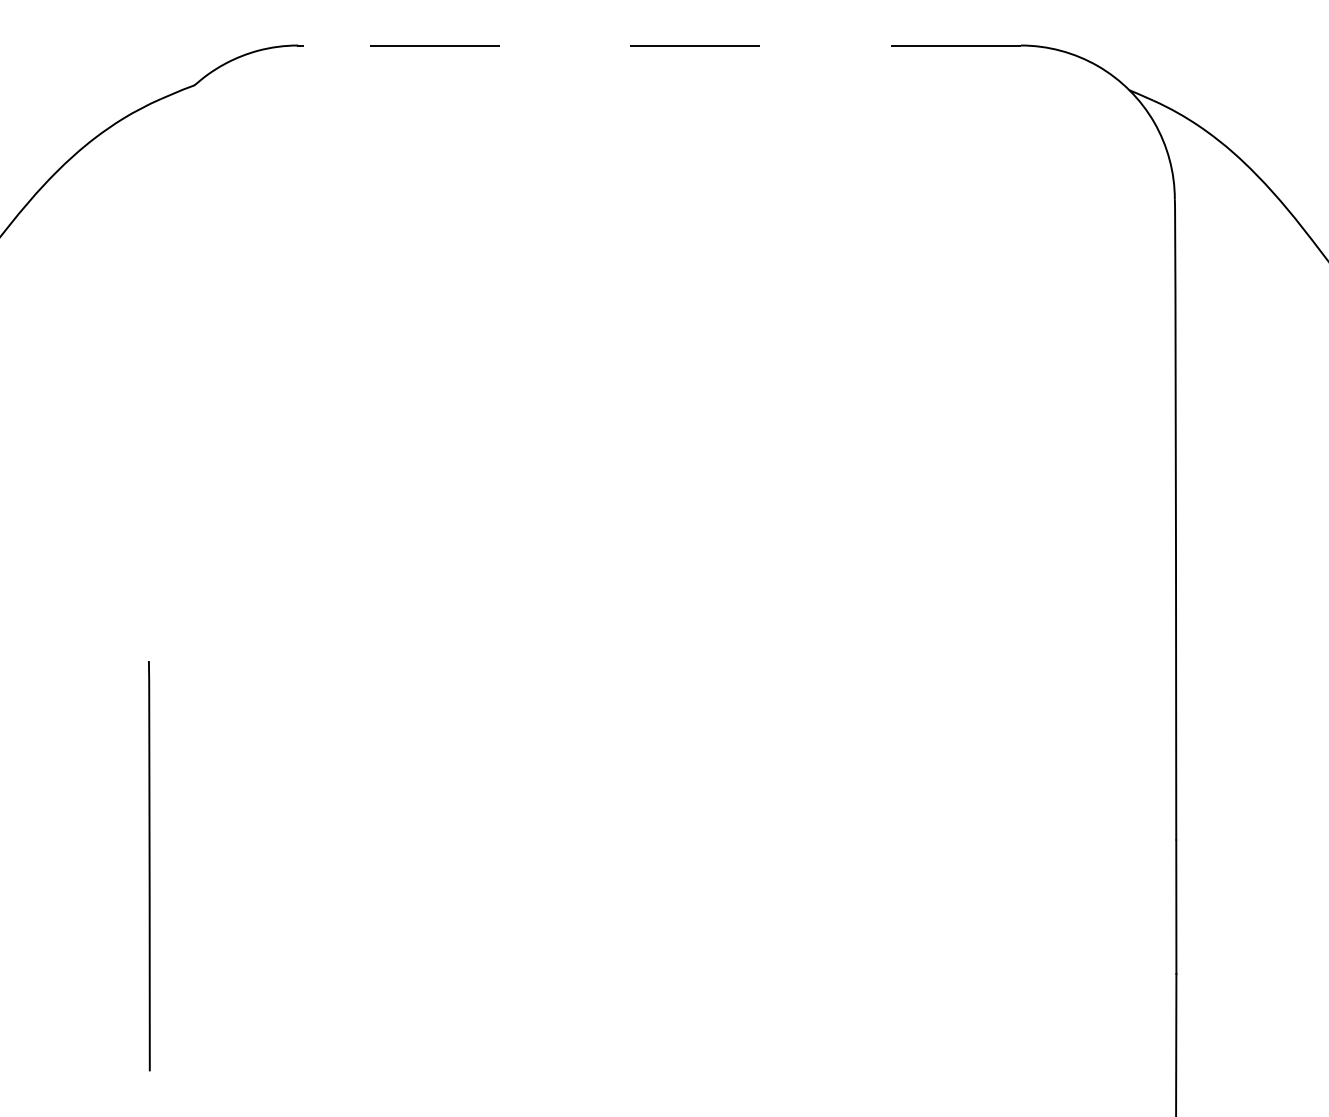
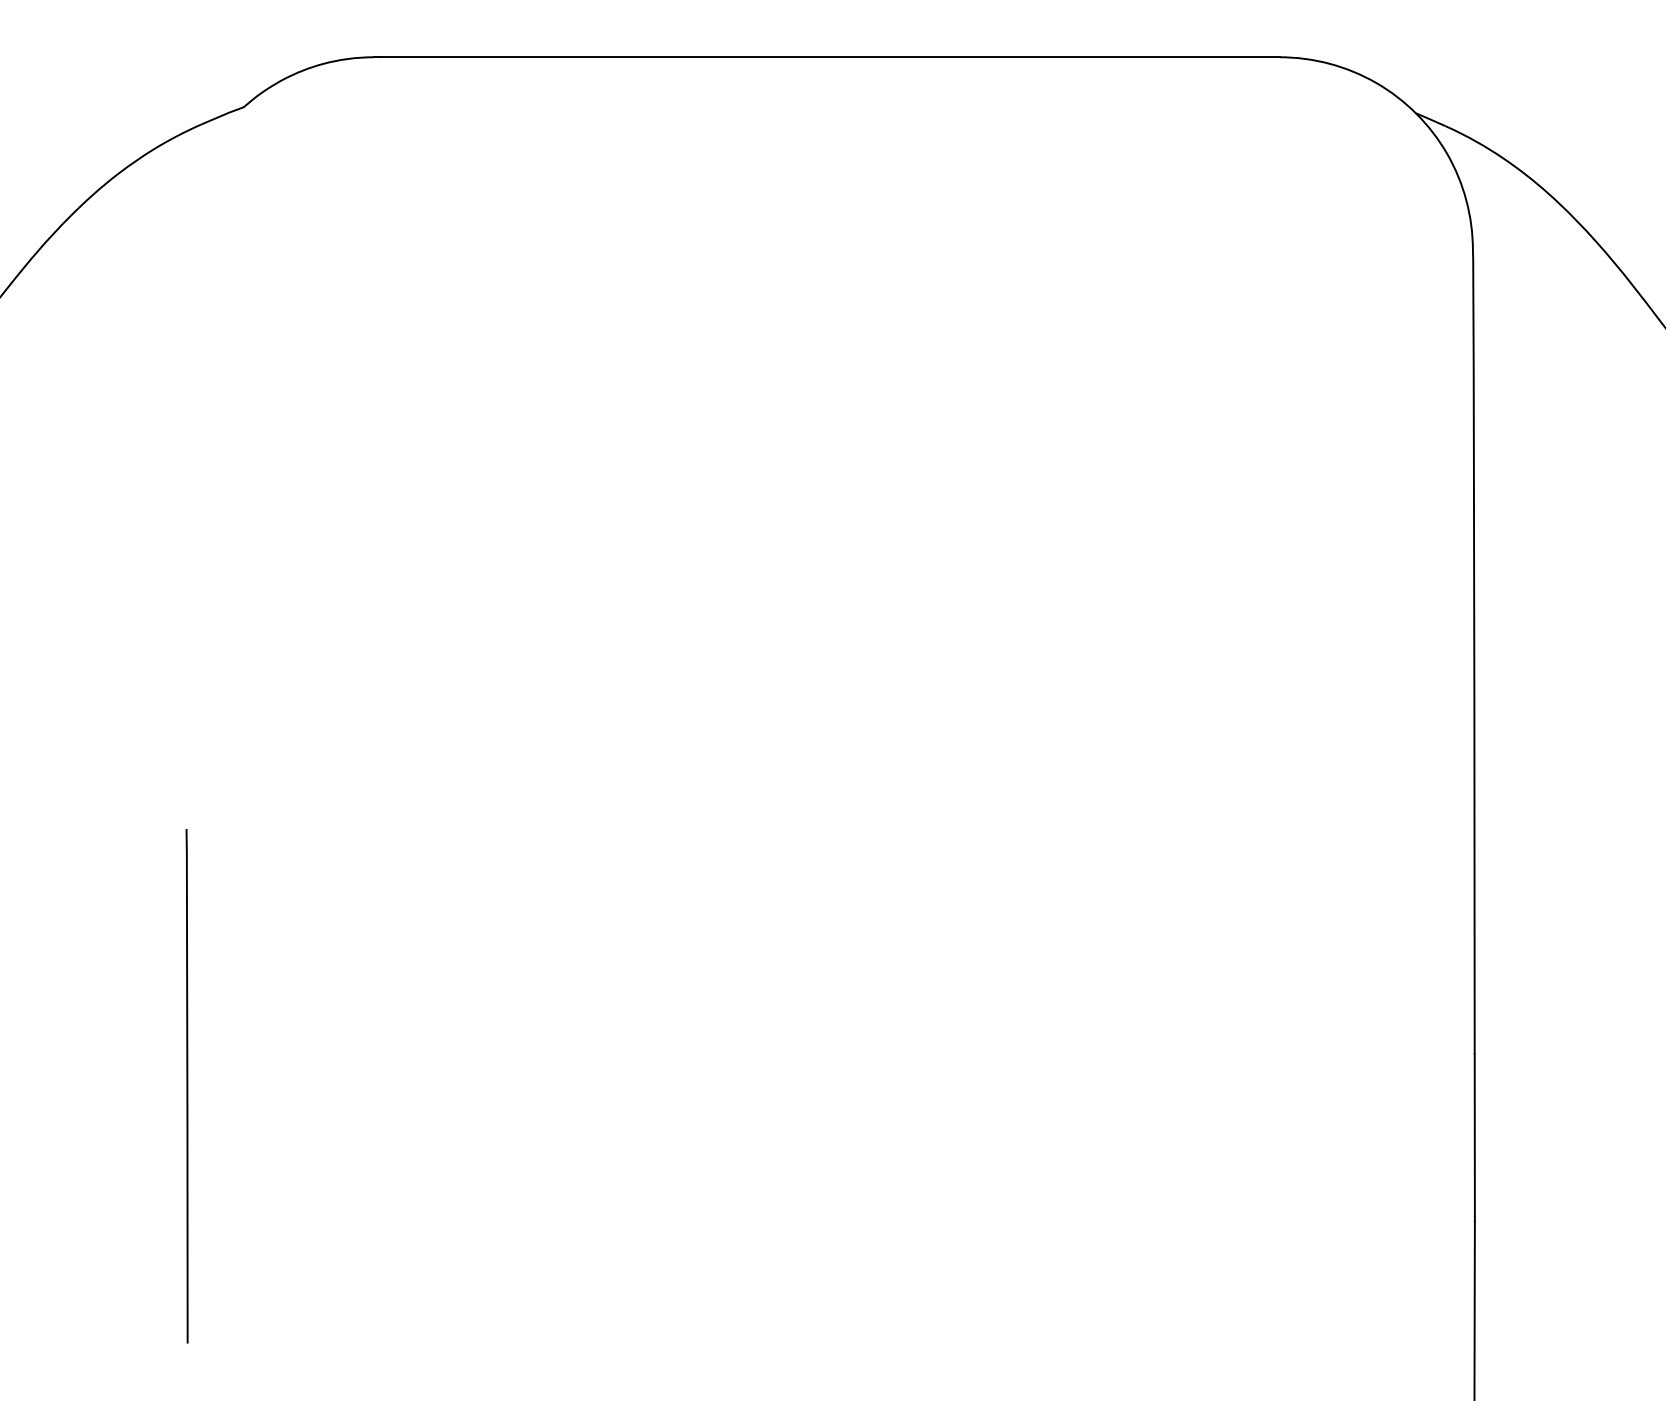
line: (661, 45) -> (829, 57), dashed -> solid

